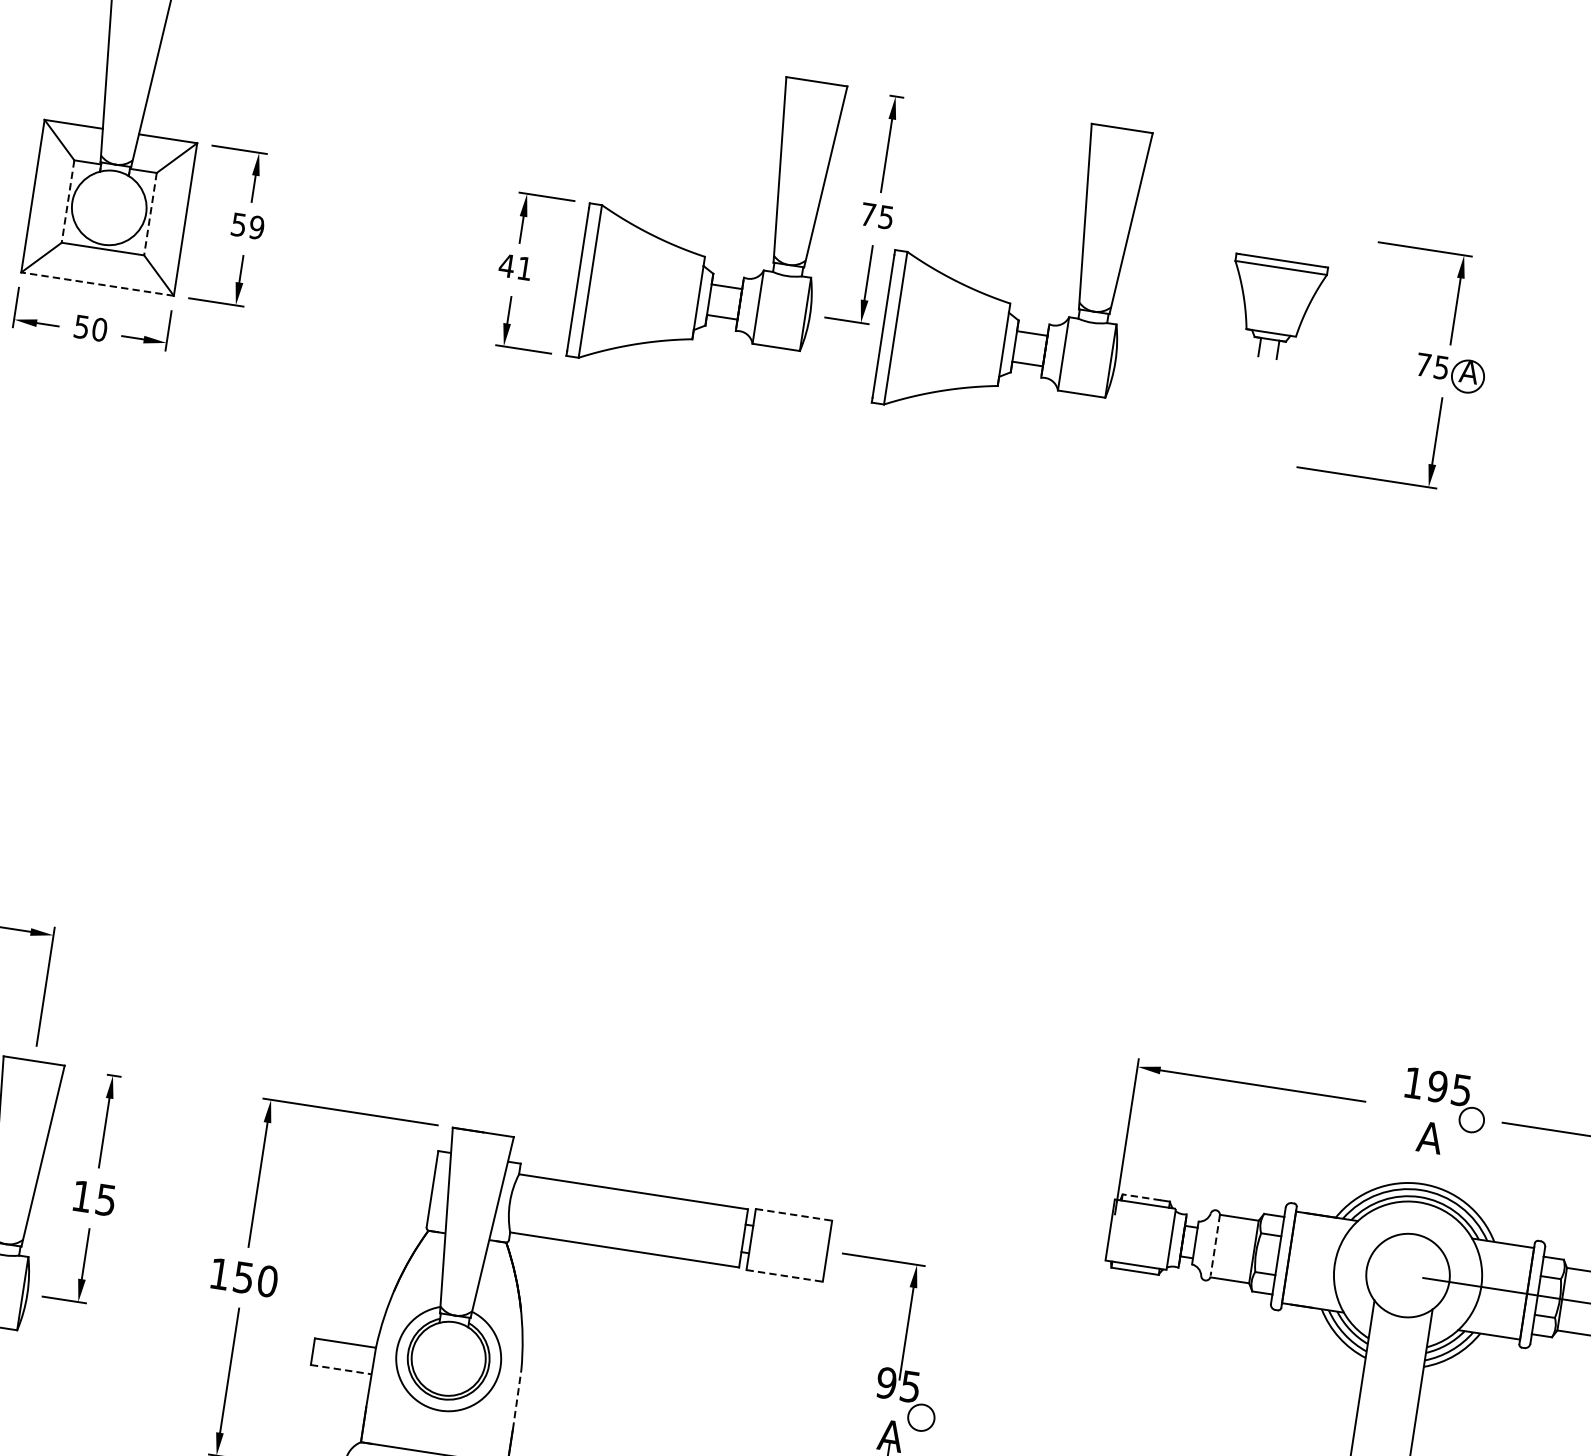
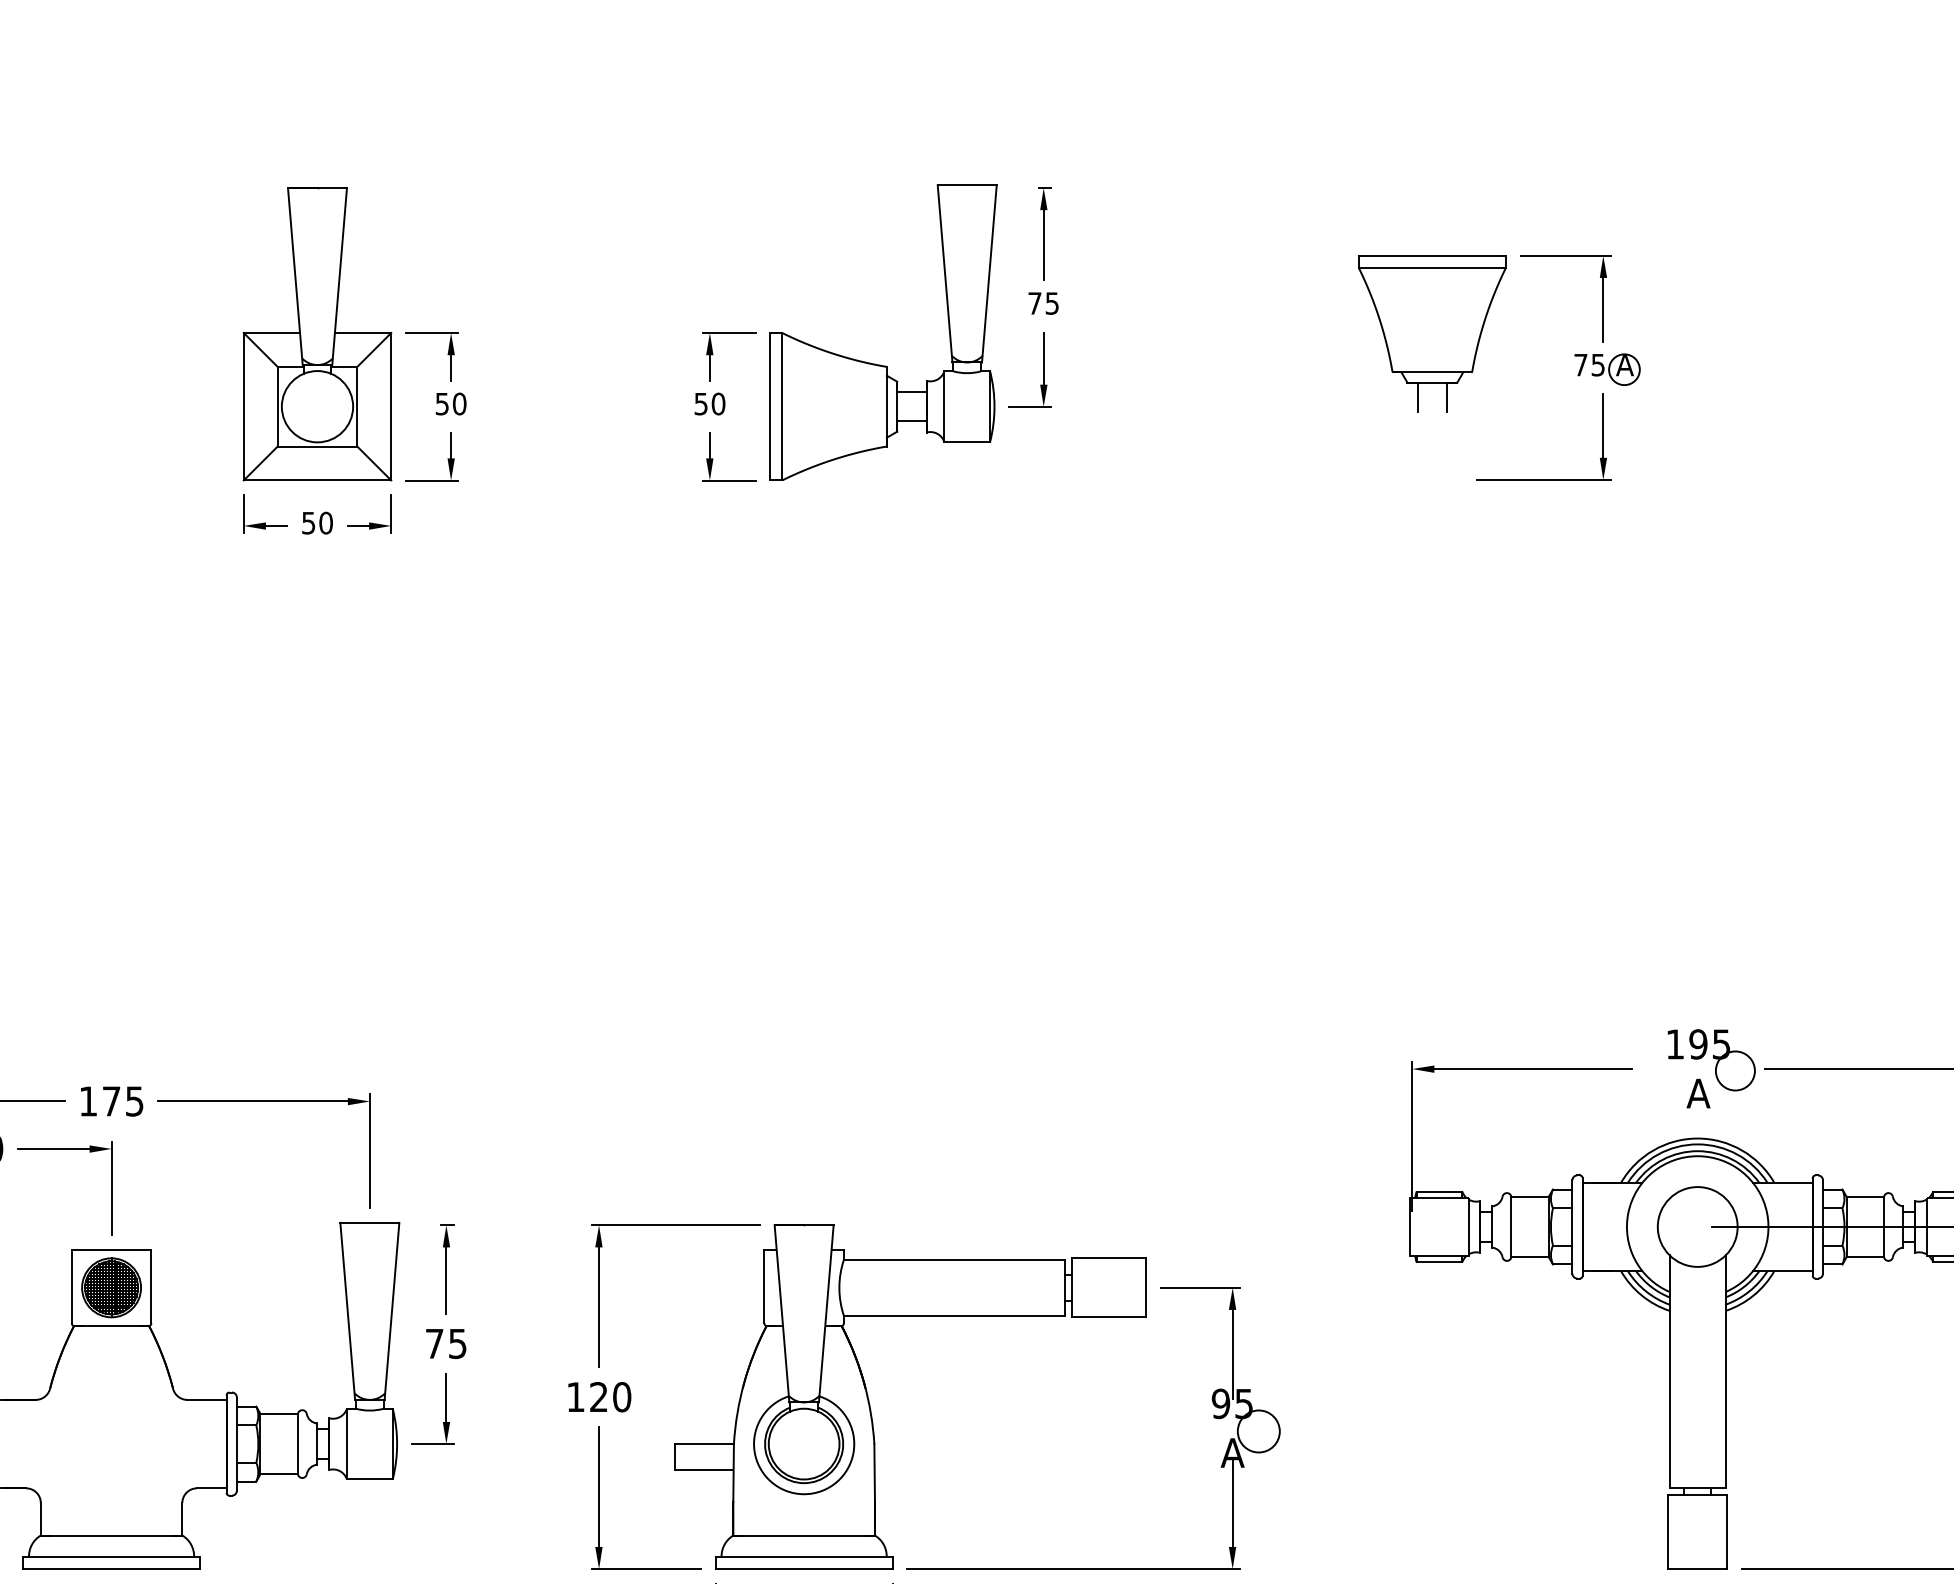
line: (67, 201) -> (277, 406), dashed -> solid
line: (150, 213) -> (357, 406), dashed -> solid
text: (256, 228) -> (459, 404), 59 -> 50
text: (515, 266) -> (709, 403), 41 -> 50
line: (97, 284) -> (317, 480), dashed -> solid
part: (999, 298) -> (1170, 363), removed
part: (1275, 308) -> (1432, 333), size x1.67
circle: (1470, 1119) -> (1734, 1070), size x1.67
text: (81, 1196) -> (434, 1343), 15 -> 75
line: (1141, 1197) -> (1434, 1191), dashed -> solid
line: (794, 1215) -> (1109, 1258), dashed -> solid
line: (1215, 1245) -> (1511, 1226), dashed -> solid
line: (784, 1276) -> (1109, 1317), dashed -> solid
text: (243, 1277) -> (598, 1397), 150 -> 120
line: (341, 1369) -> (704, 1469), dashed -> solid
line: (517, 1399) -> (874, 1472), dashed -> solid
circle: (921, 1417) -> (1258, 1431), size x1.67

